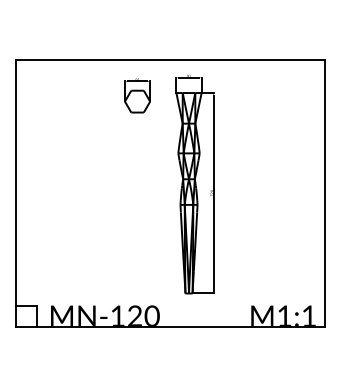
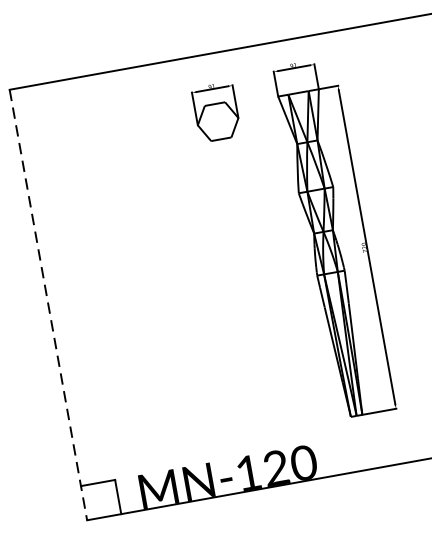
line: (15, 193) -> (48, 305), solid -> dashed

